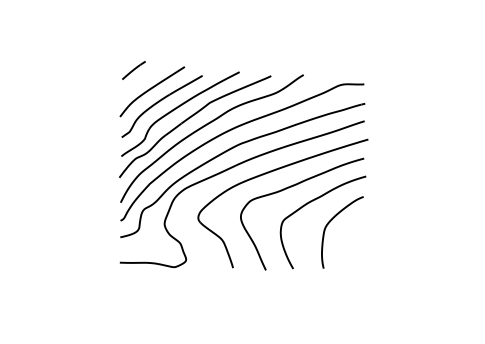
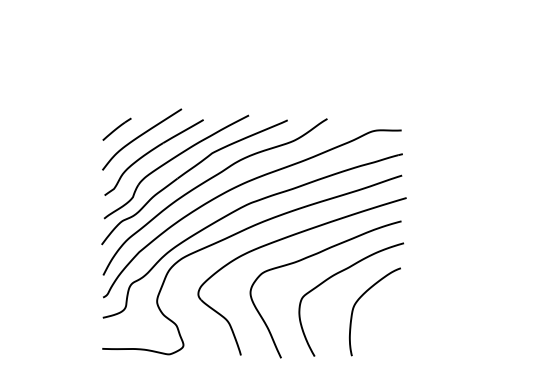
line: (133, 70) -> (116, 129), moved

